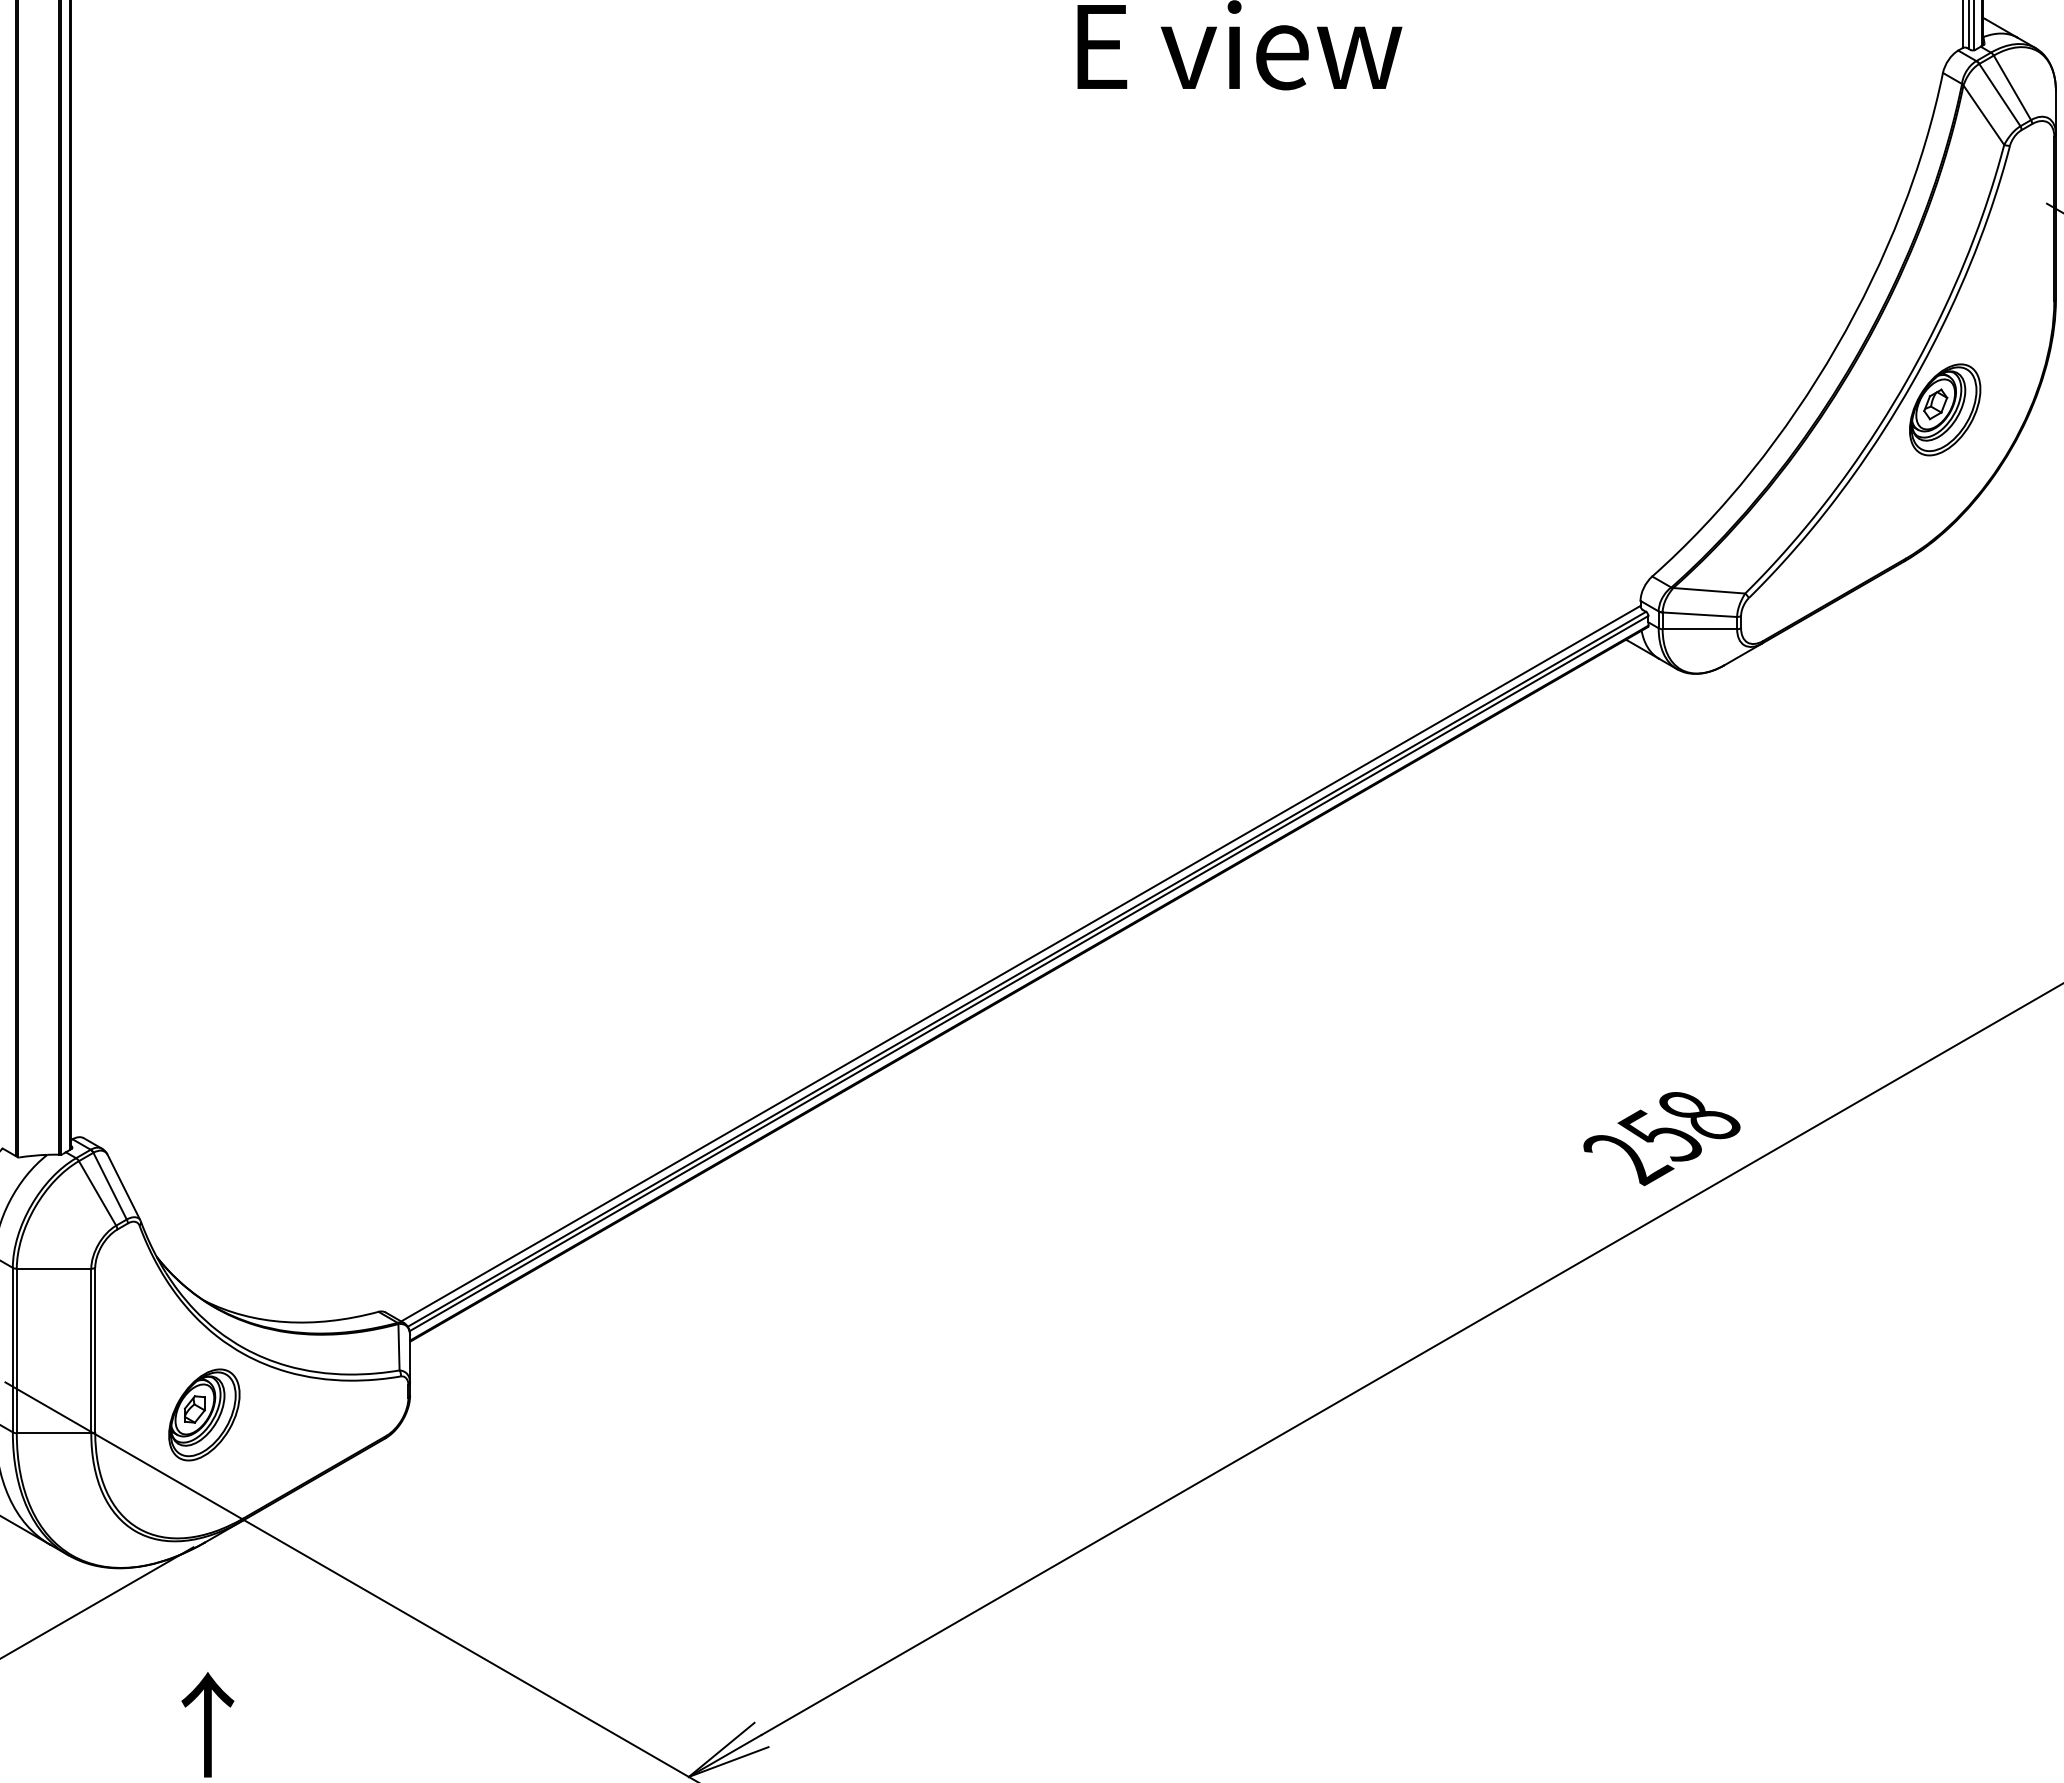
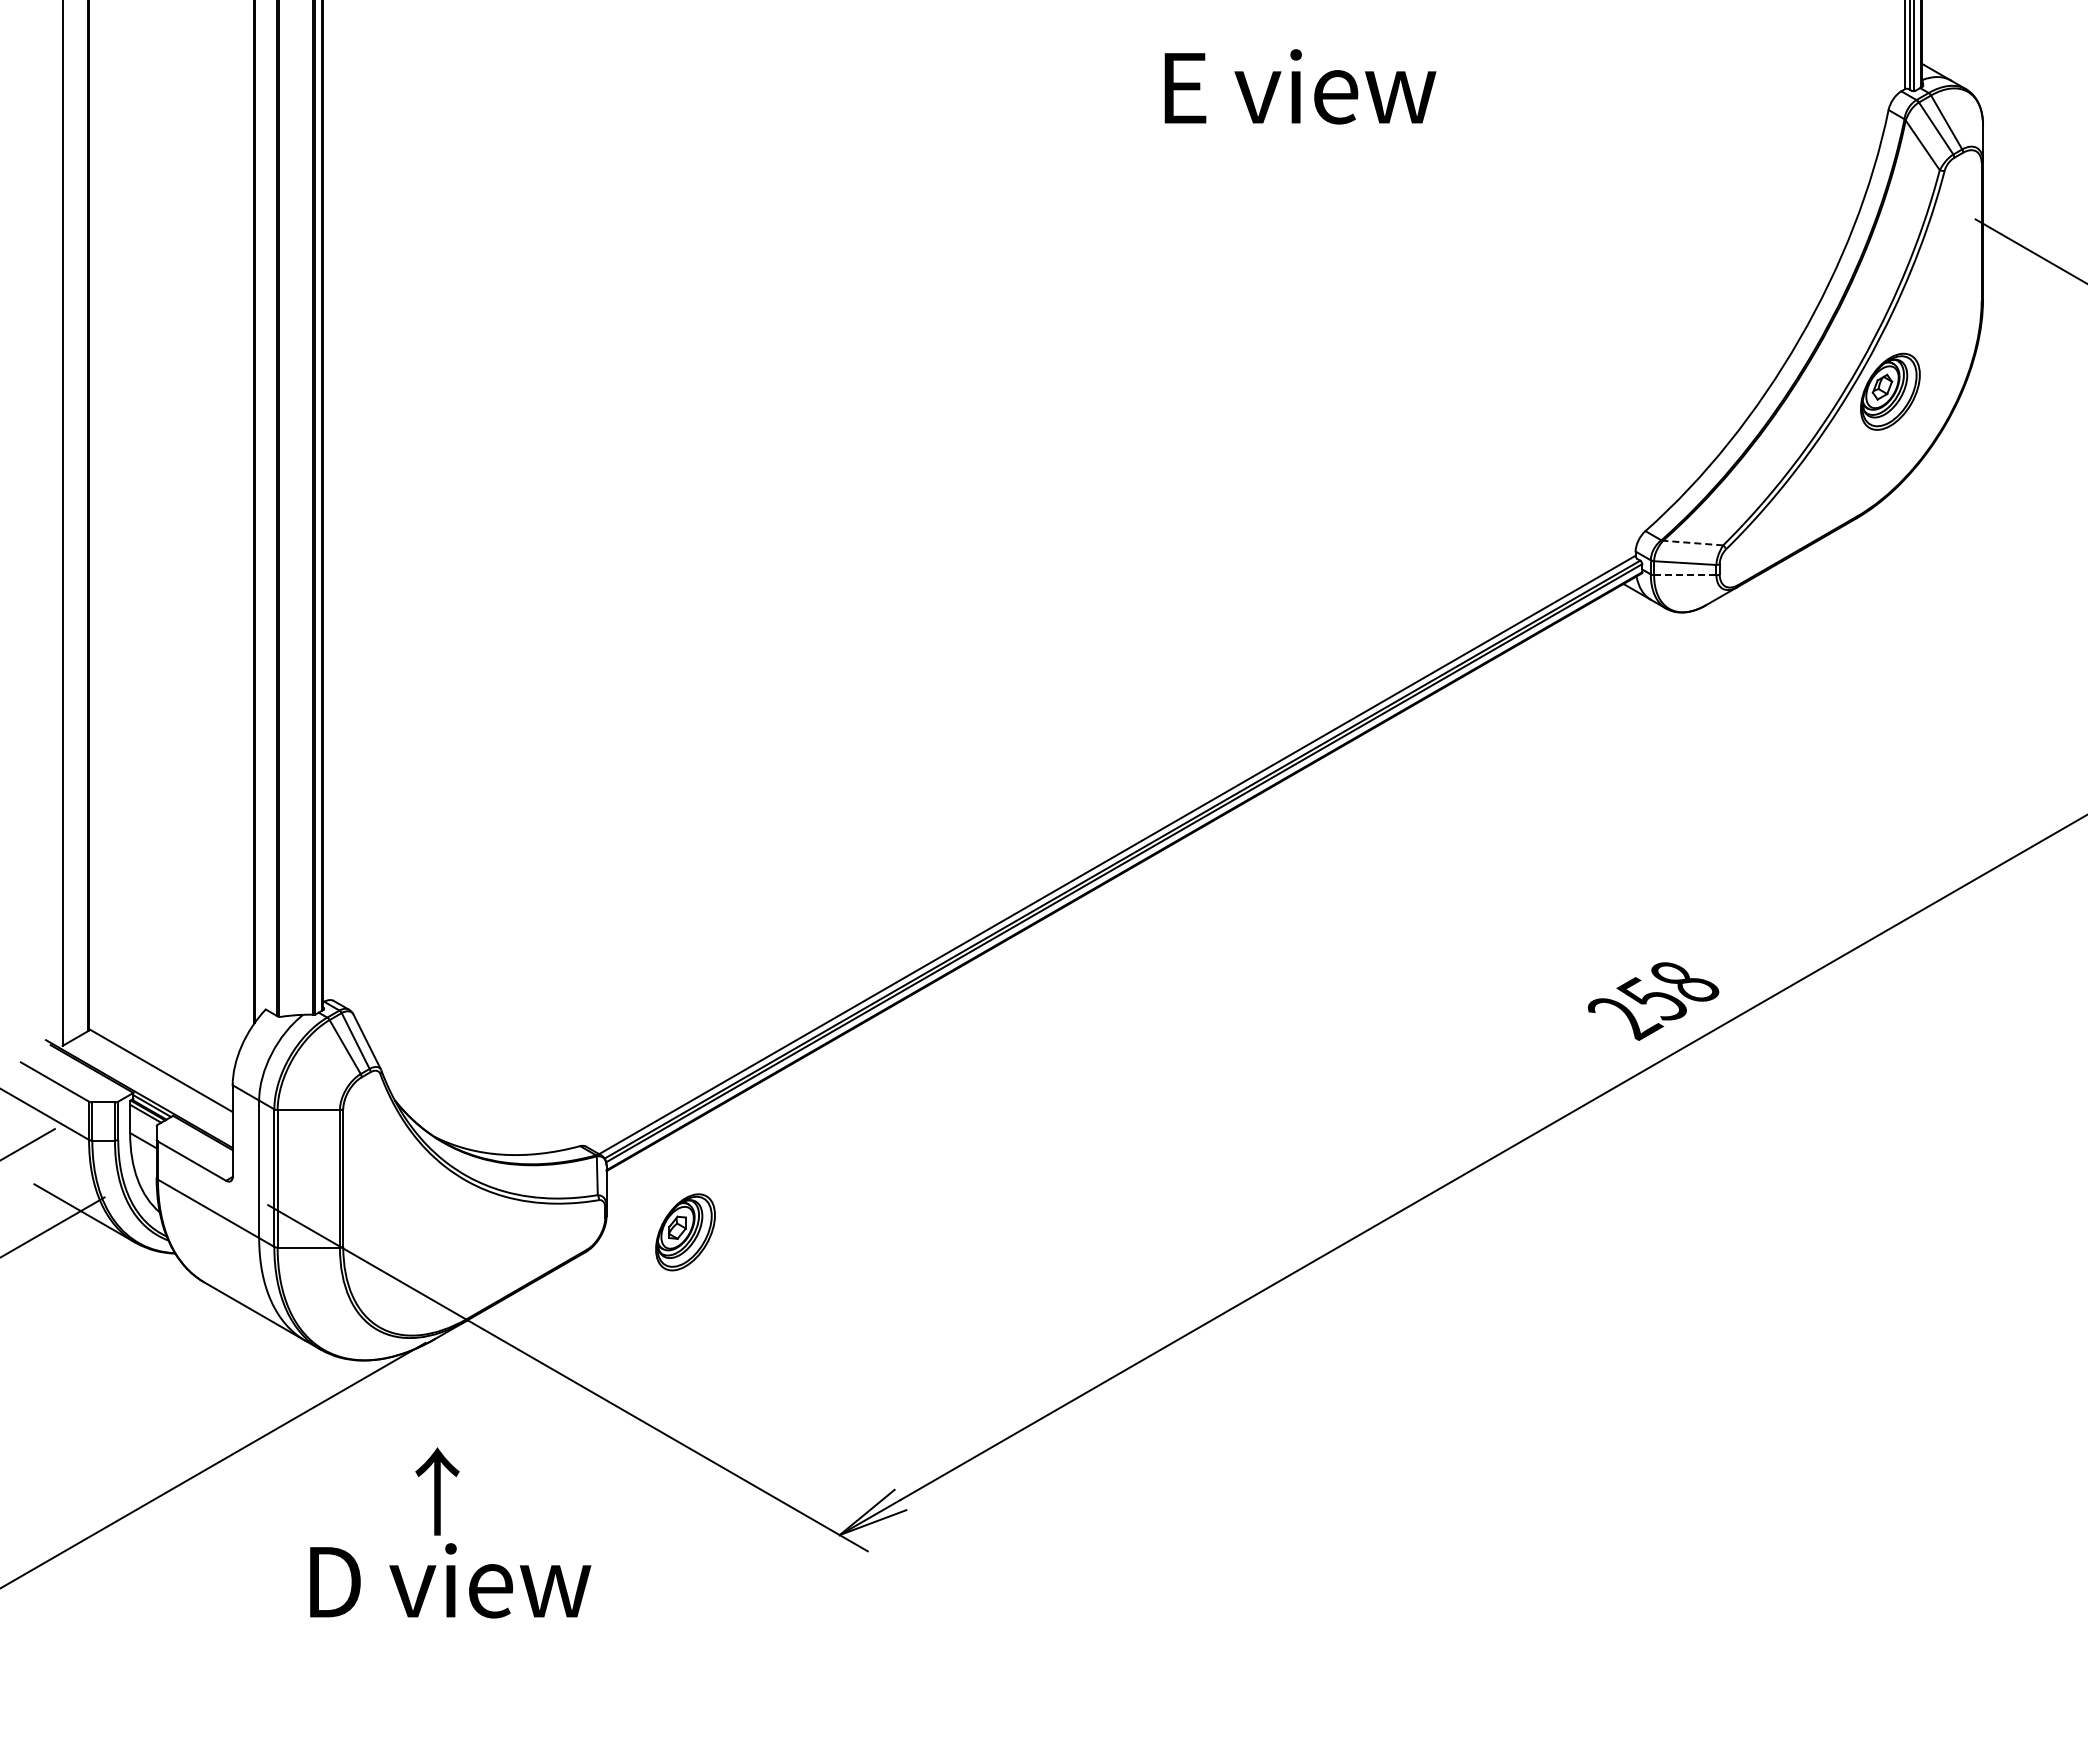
line: (1708, 591) -> (1692, 543), solid -> dashed
line: (1698, 629) -> (1684, 575), solid -> dashed
part: (204, 1415) -> (685, 1232), moved

